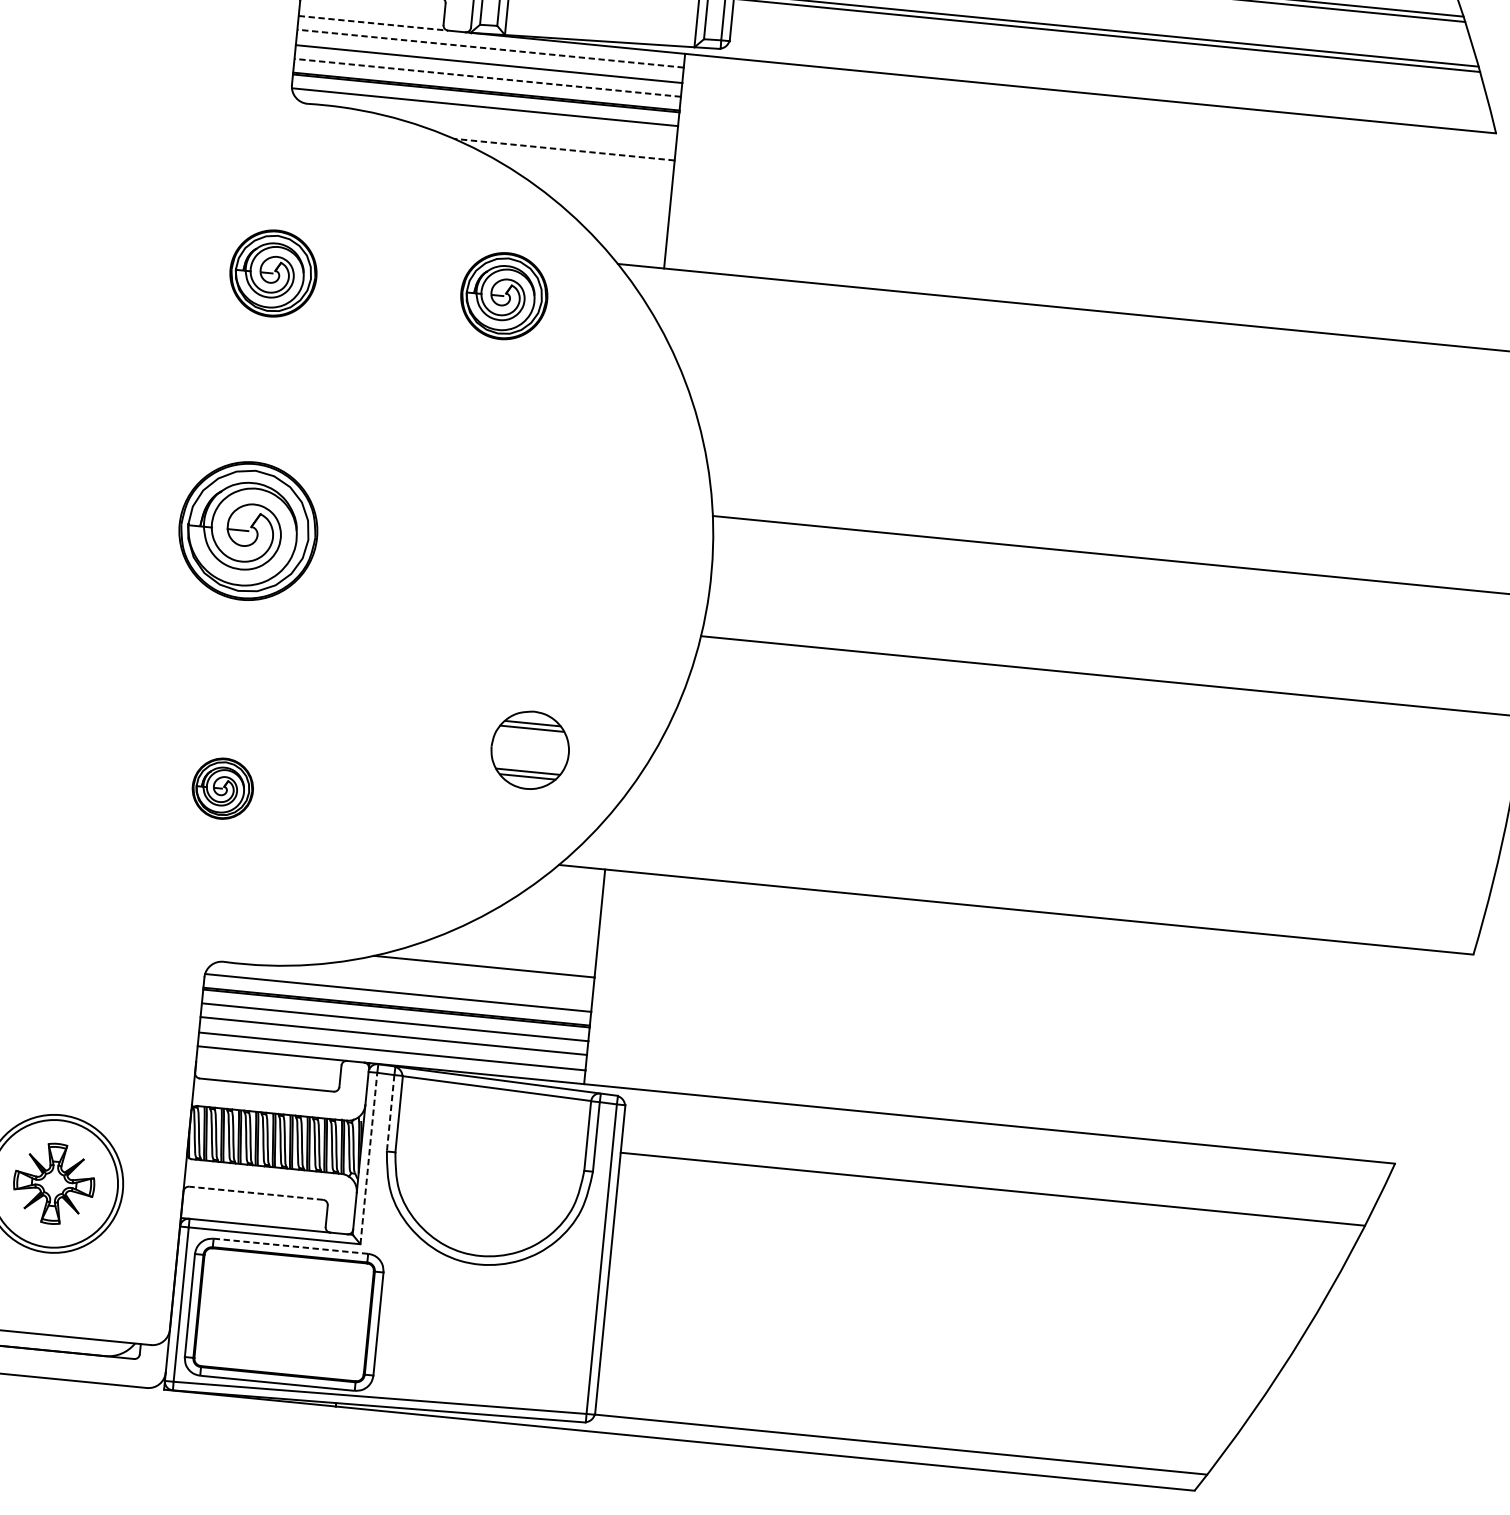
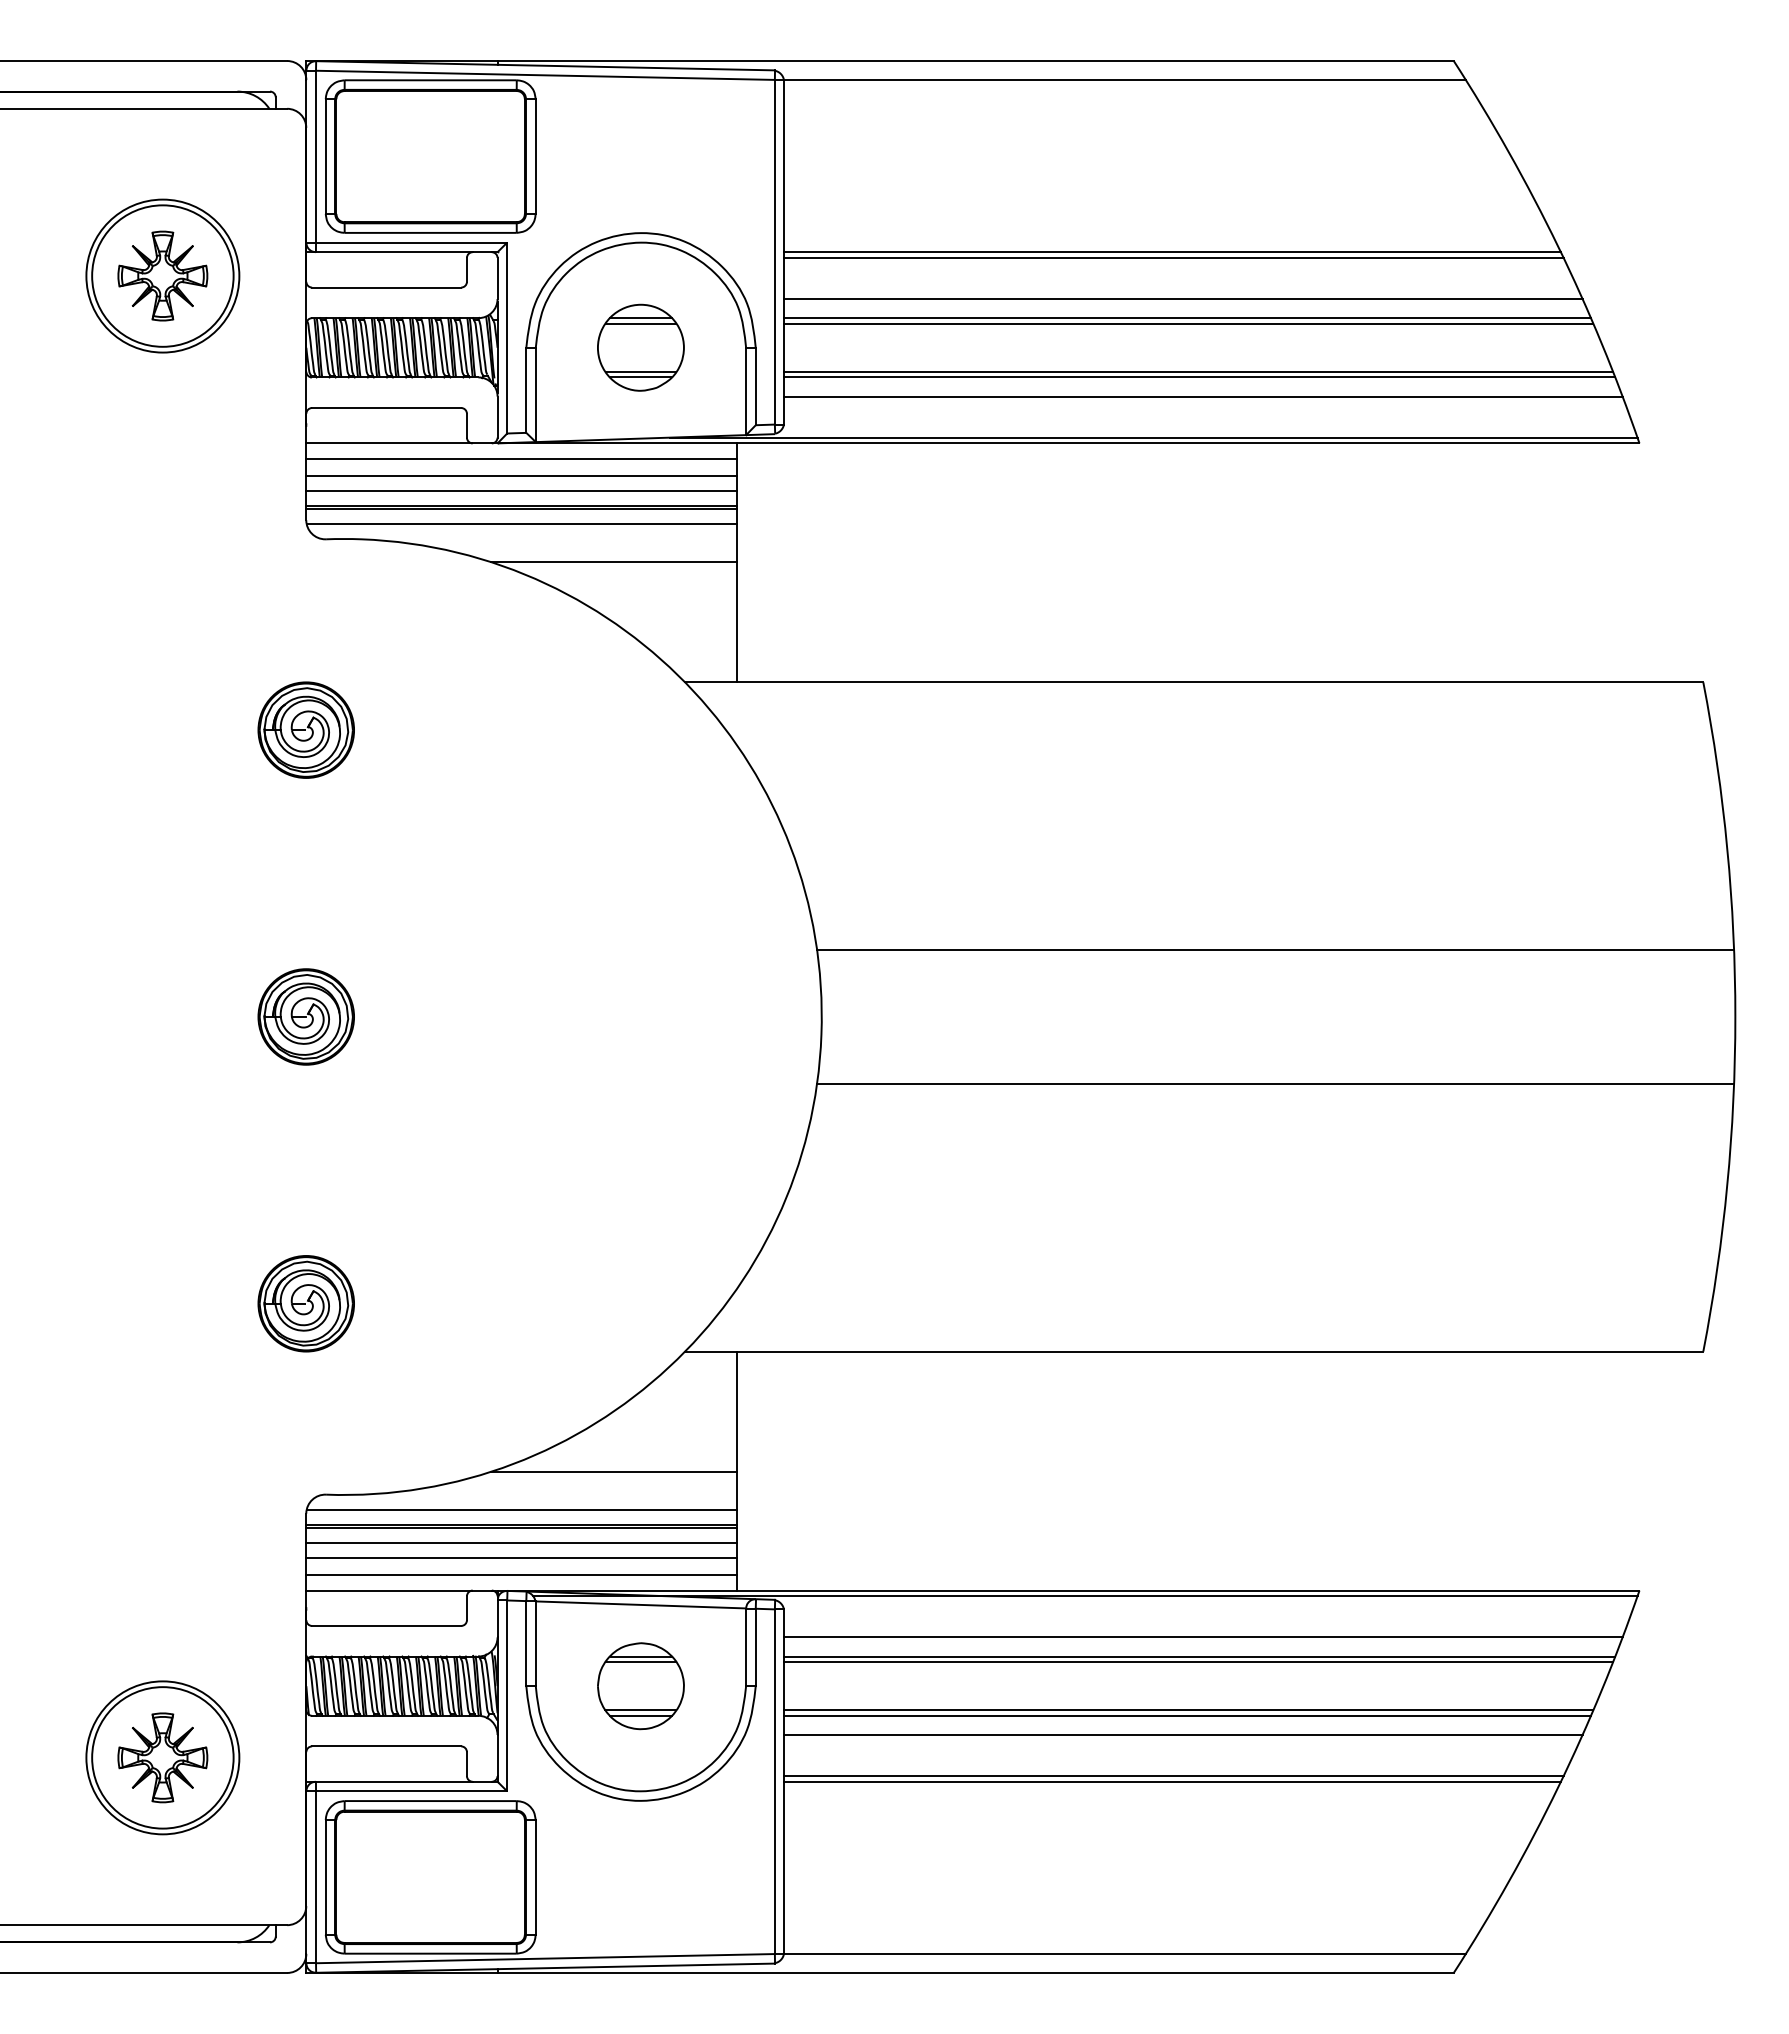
line: (373, 23) -> (389, 443), dashed -> solid
line: (489, 48) -> (520, 458), dashed -> solid
line: (1108, 52) -> (1203, 396), added
line: (486, 78) -> (520, 491), dashed -> solid
line: (1060, 85) -> (1153, 437), added
line: (564, 149) -> (613, 562), dashed -> solid
part: (503, 295) -> (562, 729), removed
part: (247, 530) -> (305, 1016), size x0.62
part: (529, 750) -> (640, 1686), moved
part: (222, 788) -> (305, 1303), size x1.43
line: (390, 1113) -> (526, 1643), dashed -> solid
line: (897, 1120) -> (1085, 1596), added
line: (369, 1158) -> (507, 1695), dashed -> solid
line: (999, 1167) -> (1203, 1637), added
line: (994, 1184) -> (1199, 1656), added
line: (256, 1193) -> (386, 1746), dashed -> solid
line: (979, 1231) -> (1188, 1710), added
line: (978, 1236) -> (1187, 1715), added
line: (290, 1246) -> (430, 1801), dashed -> solid
line: (972, 1252) -> (1183, 1734), added
line: (960, 1289) -> (1173, 1776), added
line: (958, 1293) -> (1172, 1781), added

